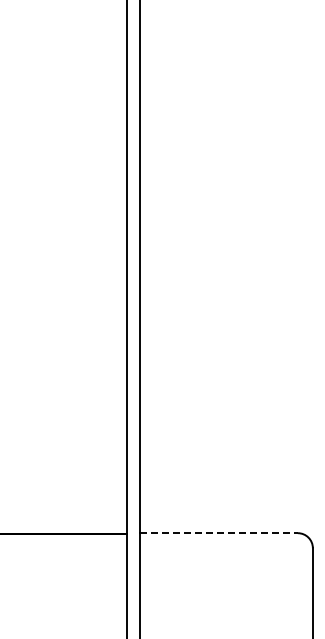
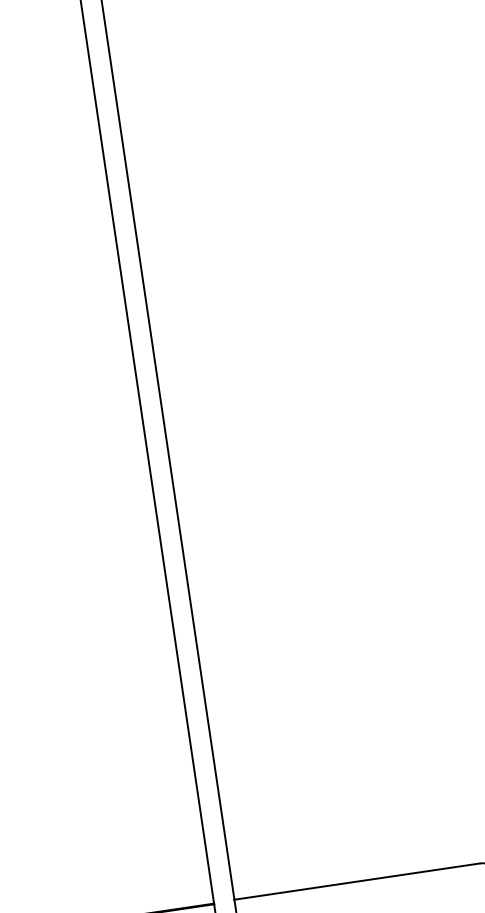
line: (219, 533) -> (358, 881), dashed -> solid

